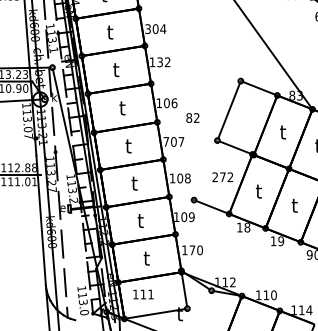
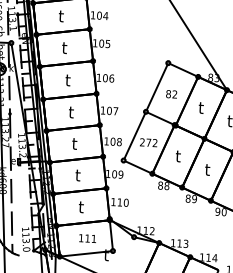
text: (147, 29) -> (92, 15), 304 -> 104
text: (163, 62) -> (104, 43), 132 -> 105
text: (192, 117) -> (171, 93), moved
text: (165, 141) -> (102, 110), 707 -> 107
line: (205, 169) -> (134, 135), added
text: (239, 227) -> (160, 185), 18 -> 88
text: (273, 241) -> (188, 198), 19 -> 89
text: (192, 250) -> (119, 202), 170 -> 110
text: (143, 294) -> (87, 238), moved
text: (273, 295) -> (185, 244), 110 -> 113

